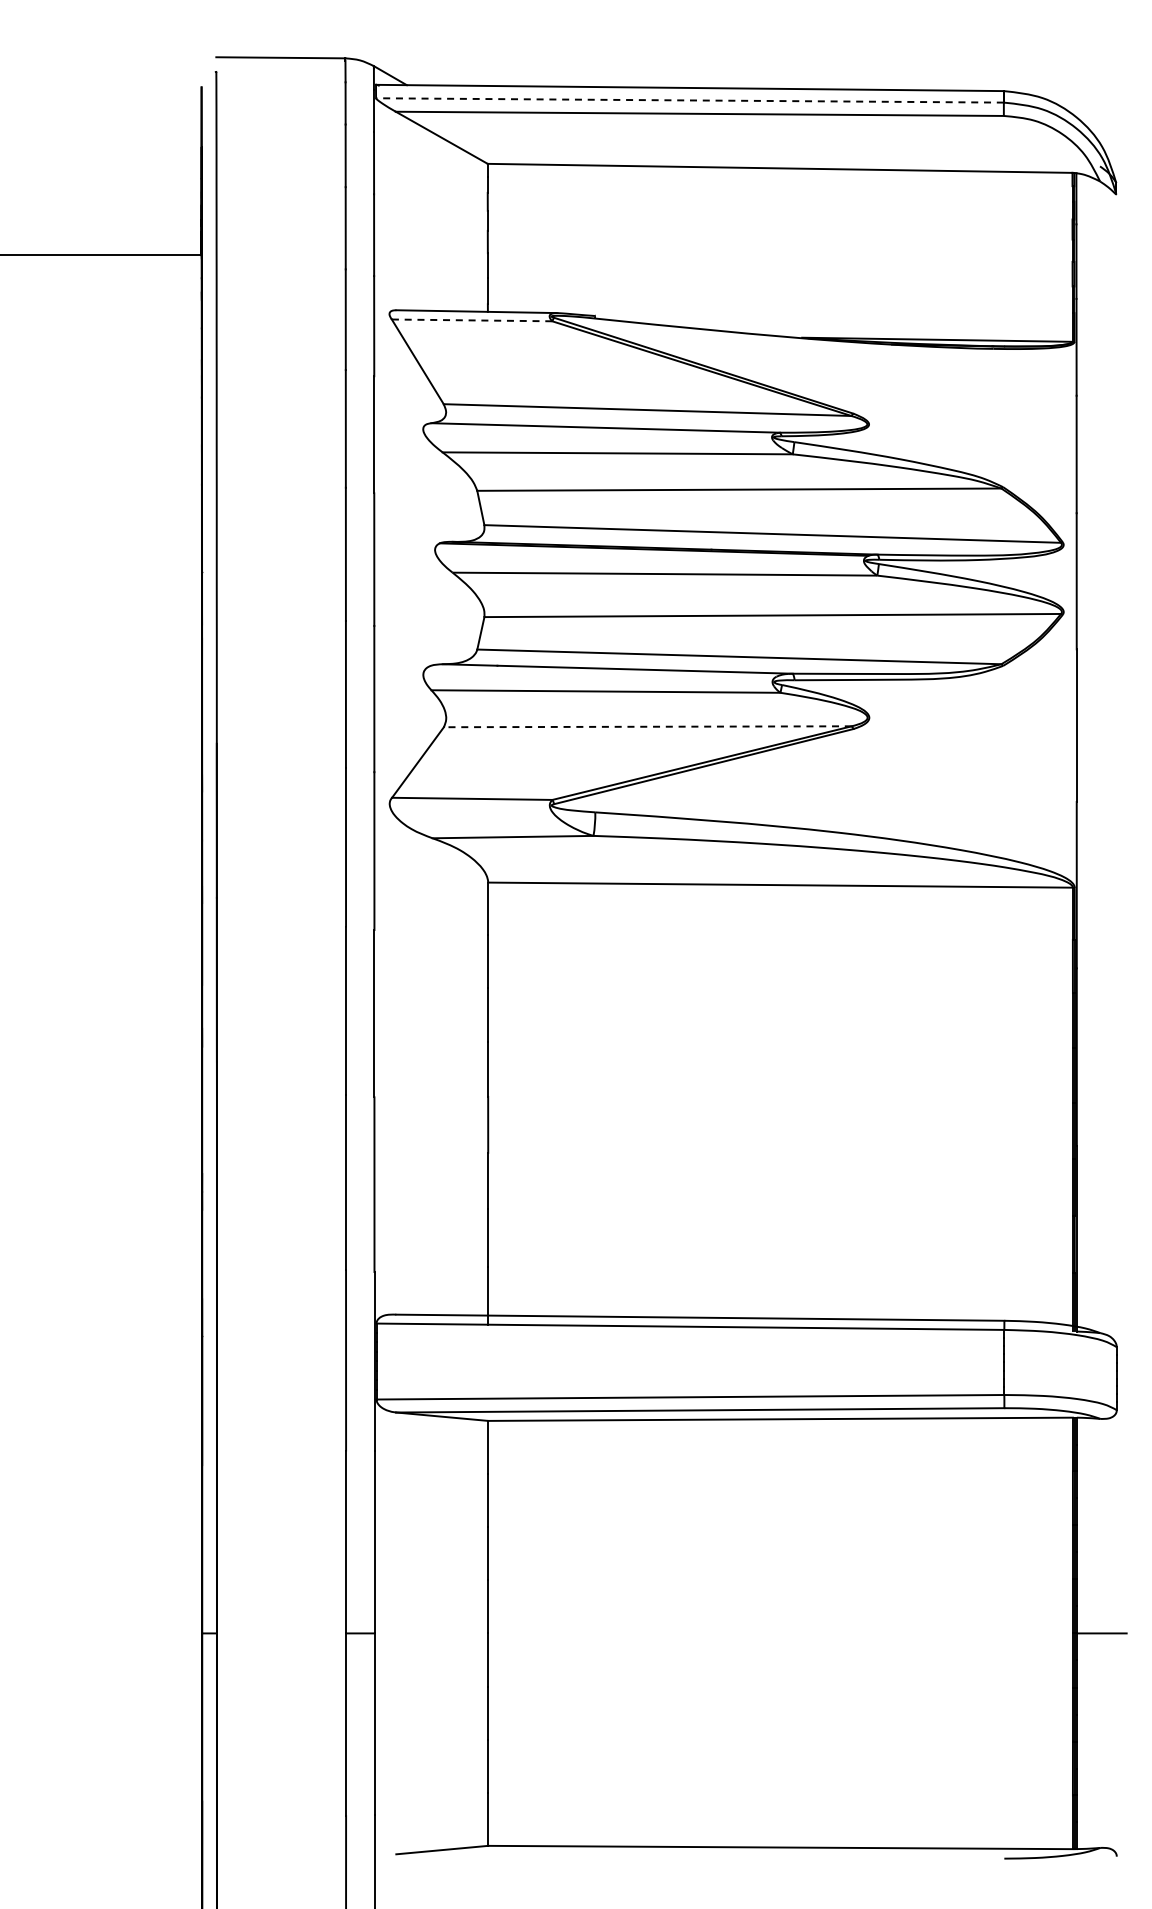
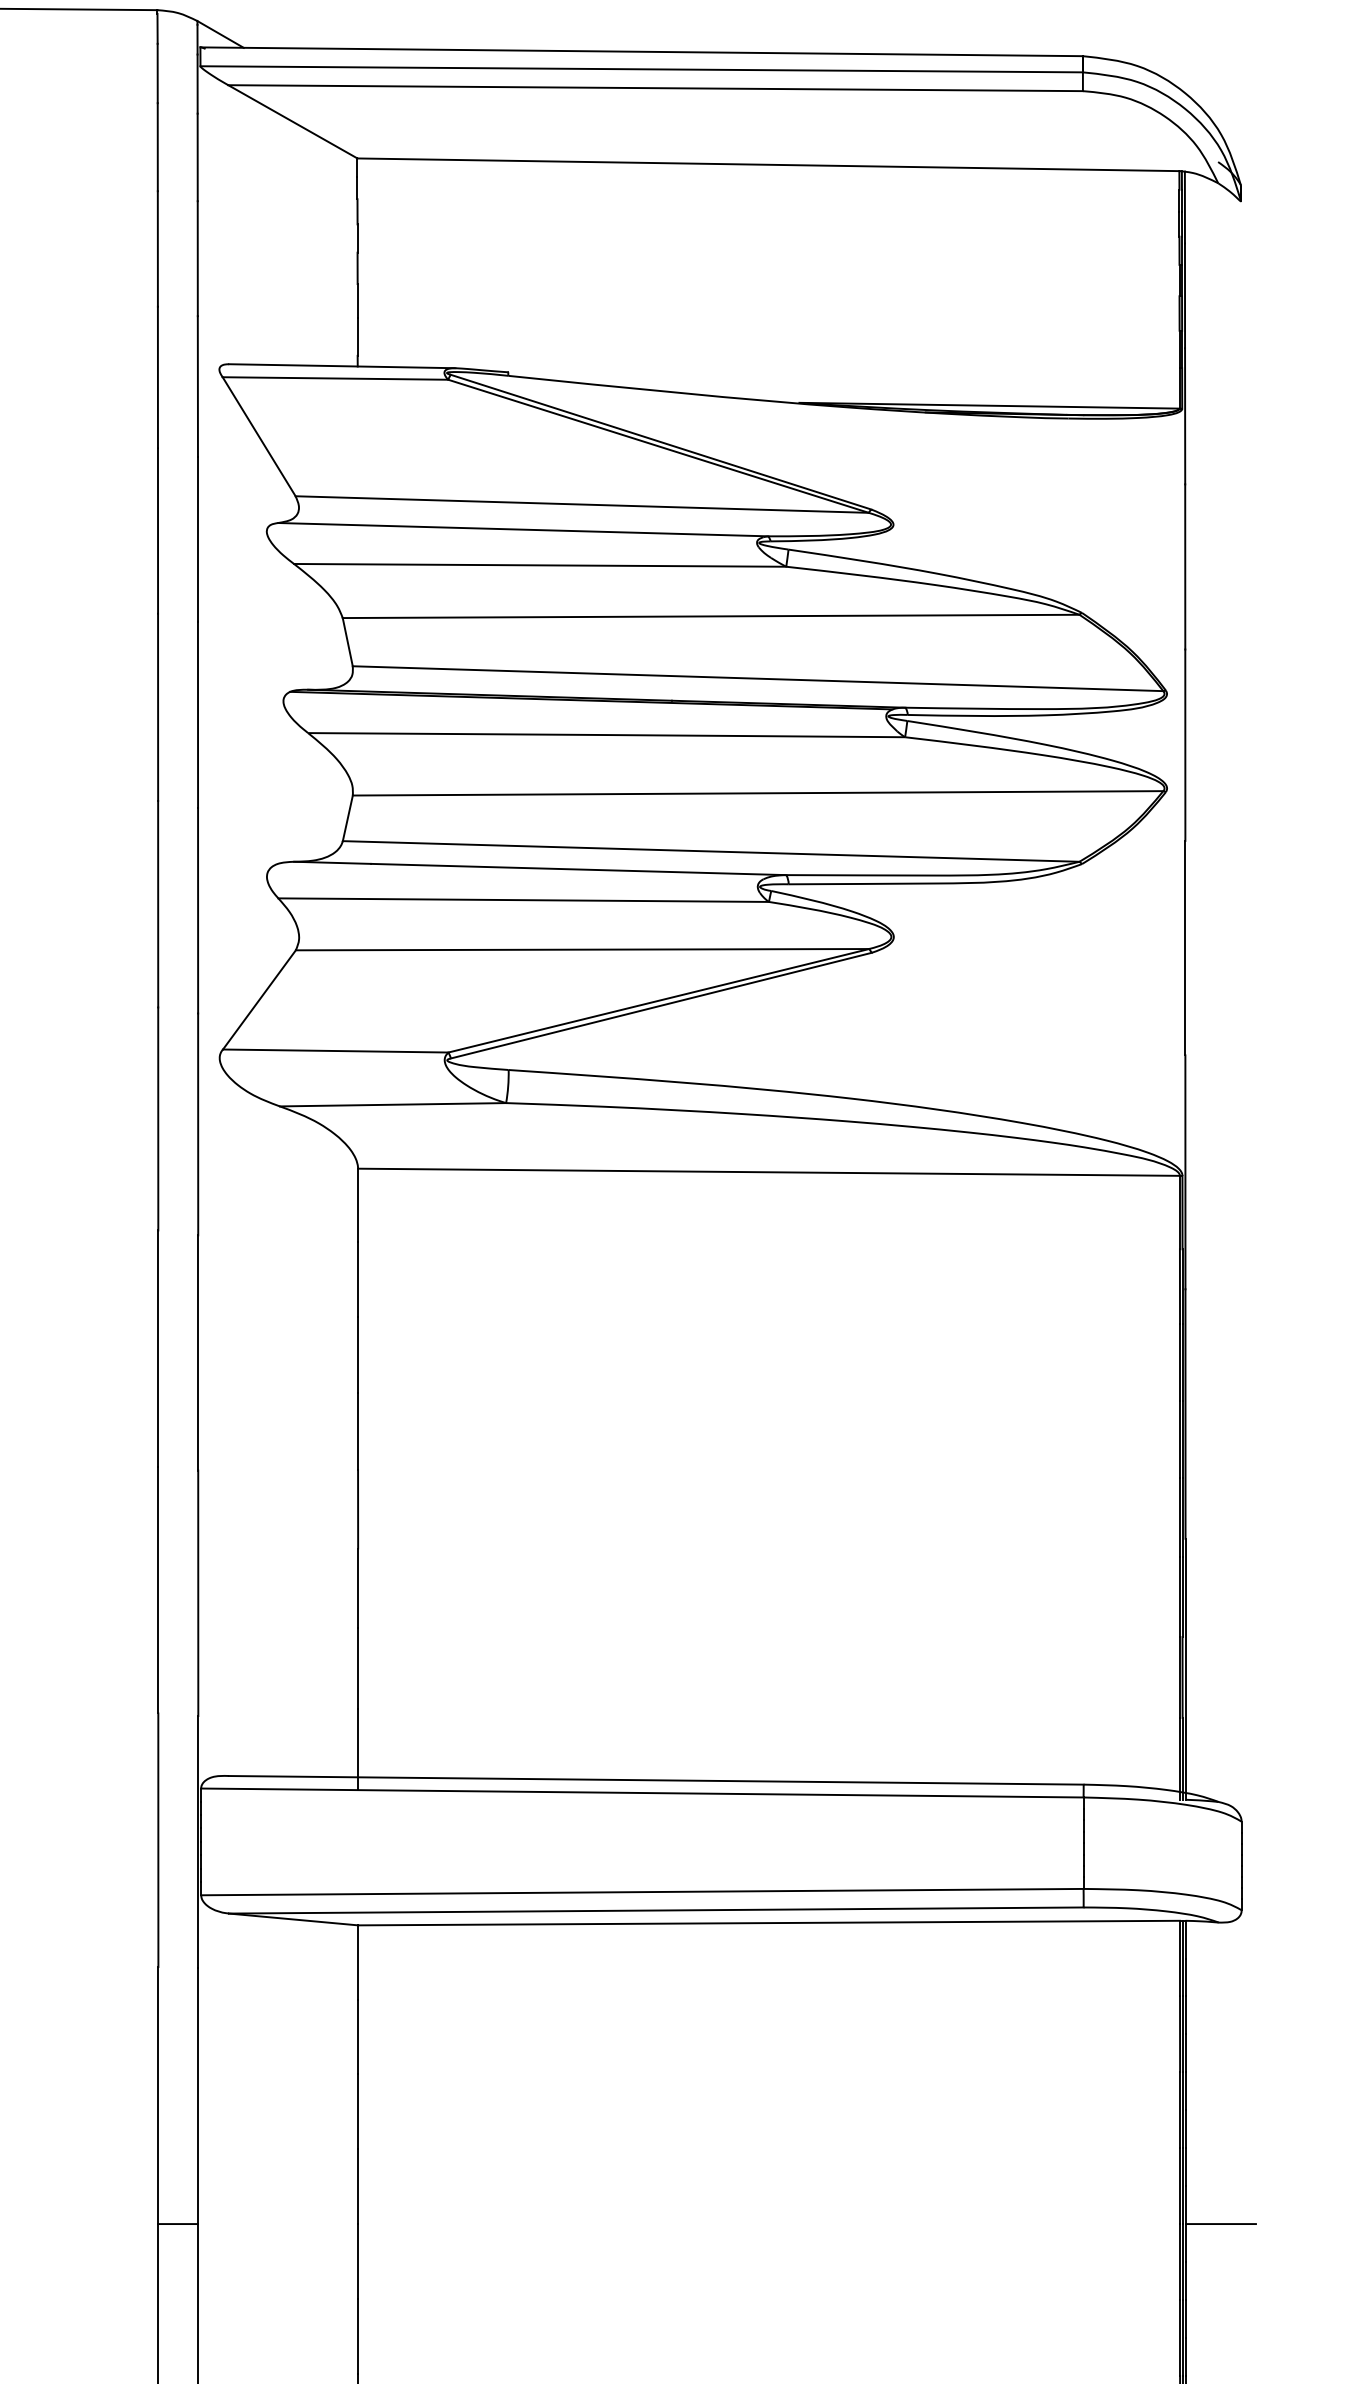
line: (689, 100) -> (641, 69), dashed -> solid
line: (471, 320) -> (334, 378), dashed -> solid
line: (647, 726) -> (582, 949), dashed -> solid

